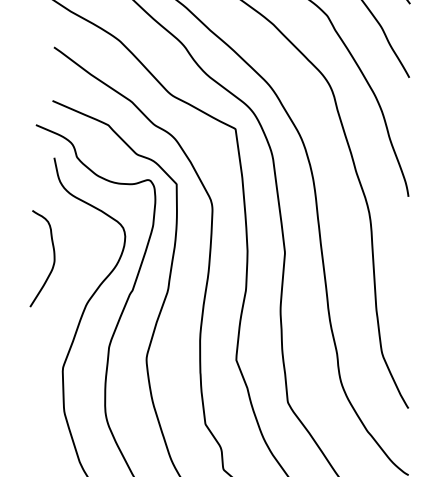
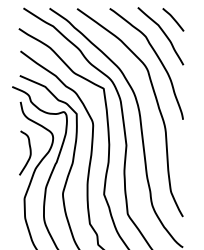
curve: (51, 257) -> (29, 152), moved

